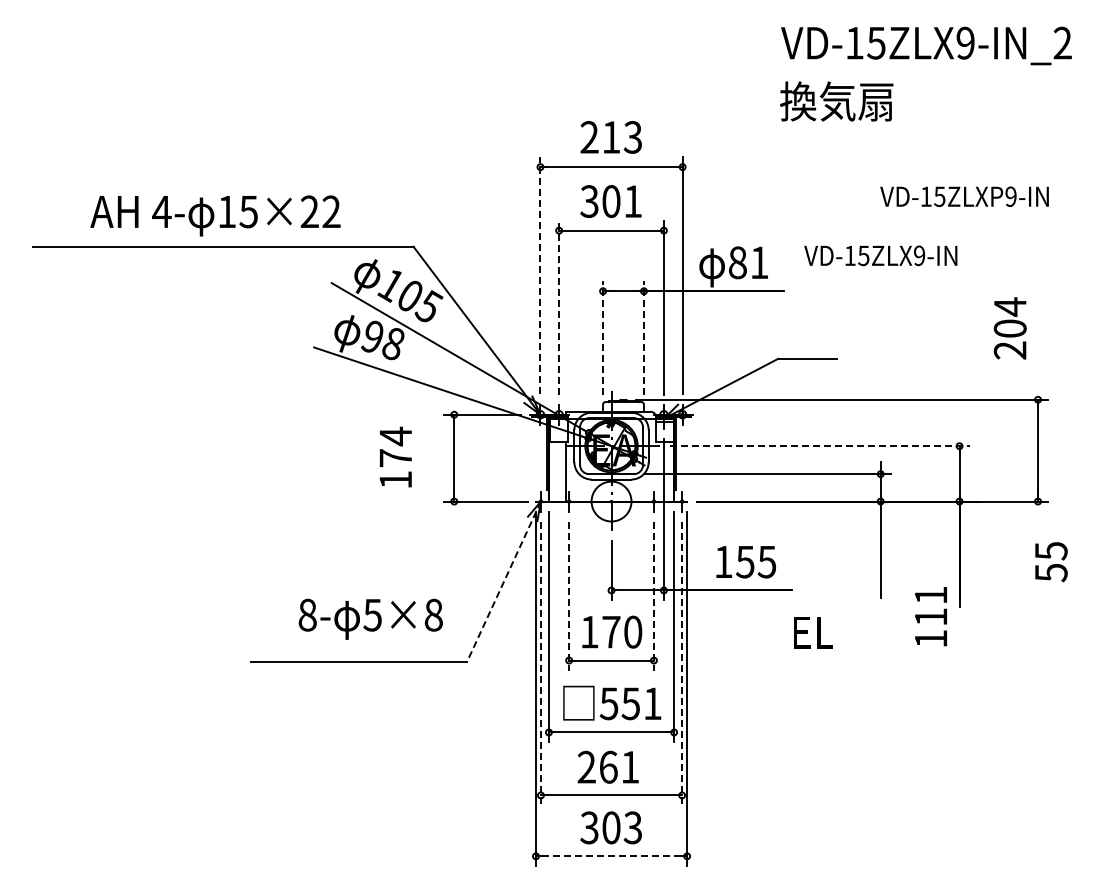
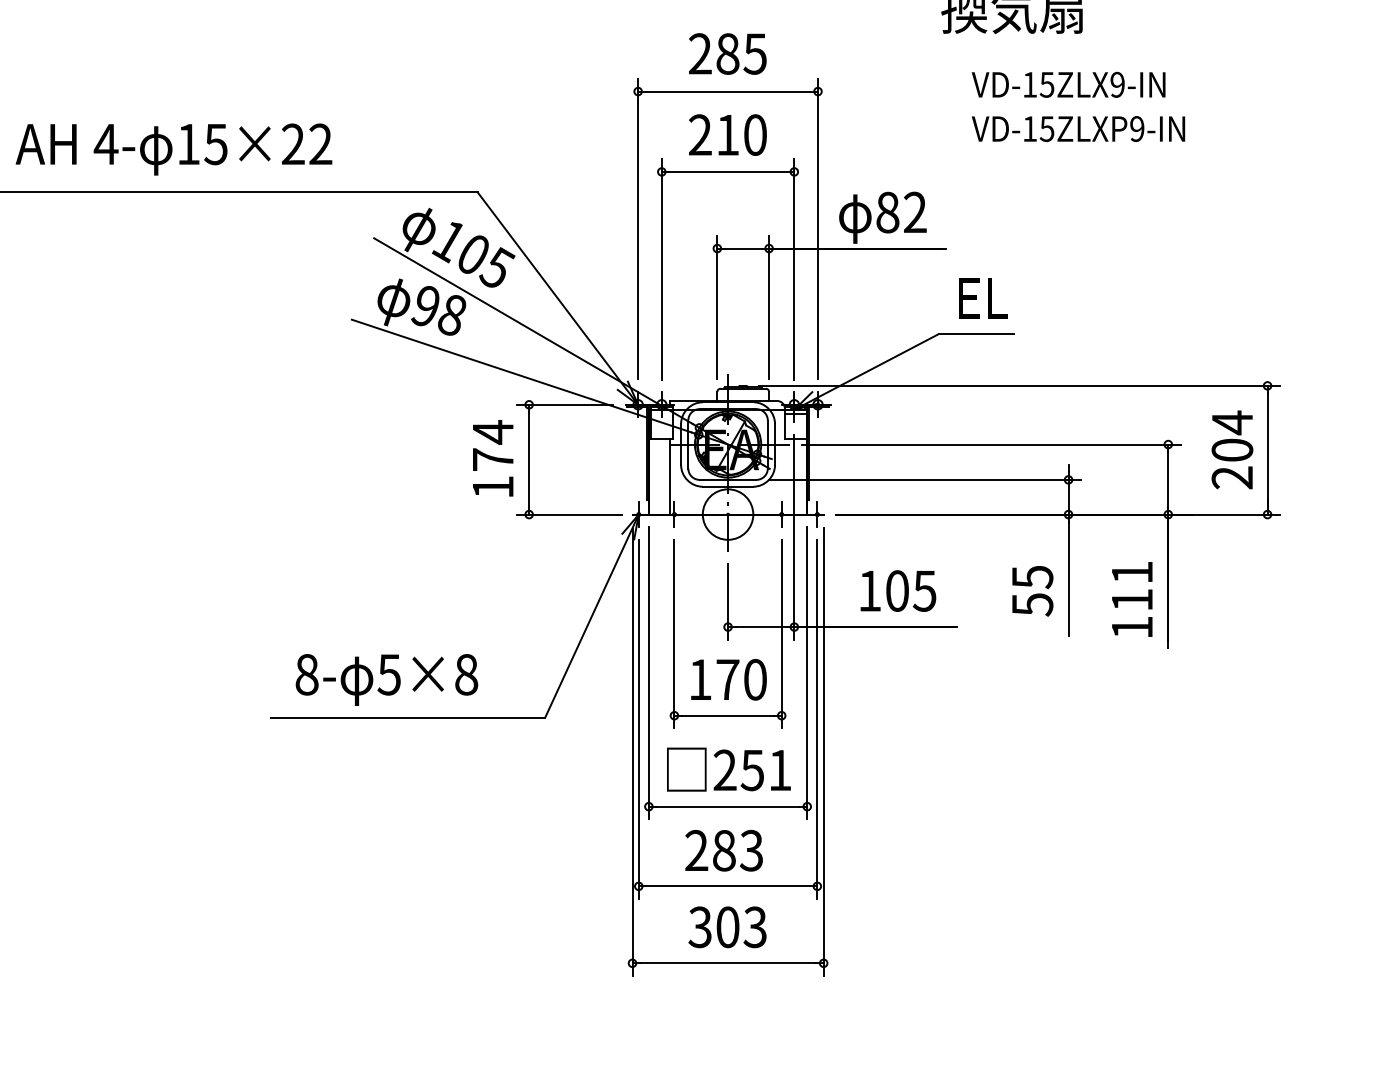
text: (621, 137) -> (740, 54), 213 -> 285
text: (964, 196) -> (1078, 128), moved
text: (611, 201) -> (728, 135), 301 -> 210
text: (215, 215) -> (173, 148), moved
text: (880, 255) -> (1068, 84), moved
text: (759, 262) -> (915, 212), 81 -> 82
line: (540, 275) -> (638, 228), dashed -> solid
line: (559, 307) -> (662, 269), dashed -> solid
text: (1009, 328) -> (1231, 450), moved
line: (603, 337) -> (717, 307), dashed -> solid
line: (643, 337) -> (768, 307), dashed -> solid
line: (819, 446) -> (991, 444), dashed -> solid
text: (395, 456) -> (492, 457), moved
text: (745, 561) -> (897, 590), 155 -> 105
text: (1051, 562) -> (1032, 591), moved
line: (503, 582) -> (591, 616), dashed -> solid
line: (569, 596) -> (674, 634), dashed -> solid
line: (653, 596) -> (781, 634), dashed -> solid
text: (930, 616) -> (1131, 599), moved
text: (370, 618) -> (386, 678), moved
text: (813, 632) -> (983, 298), moved
line: (540, 663) -> (638, 719), dashed -> solid
line: (682, 663) -> (817, 719), dashed -> solid
text: (608, 703) -> (724, 770), 551 -> 251
text: (619, 766) -> (738, 849), 261 -> 283
line: (611, 856) -> (728, 963), dashed -> solid

